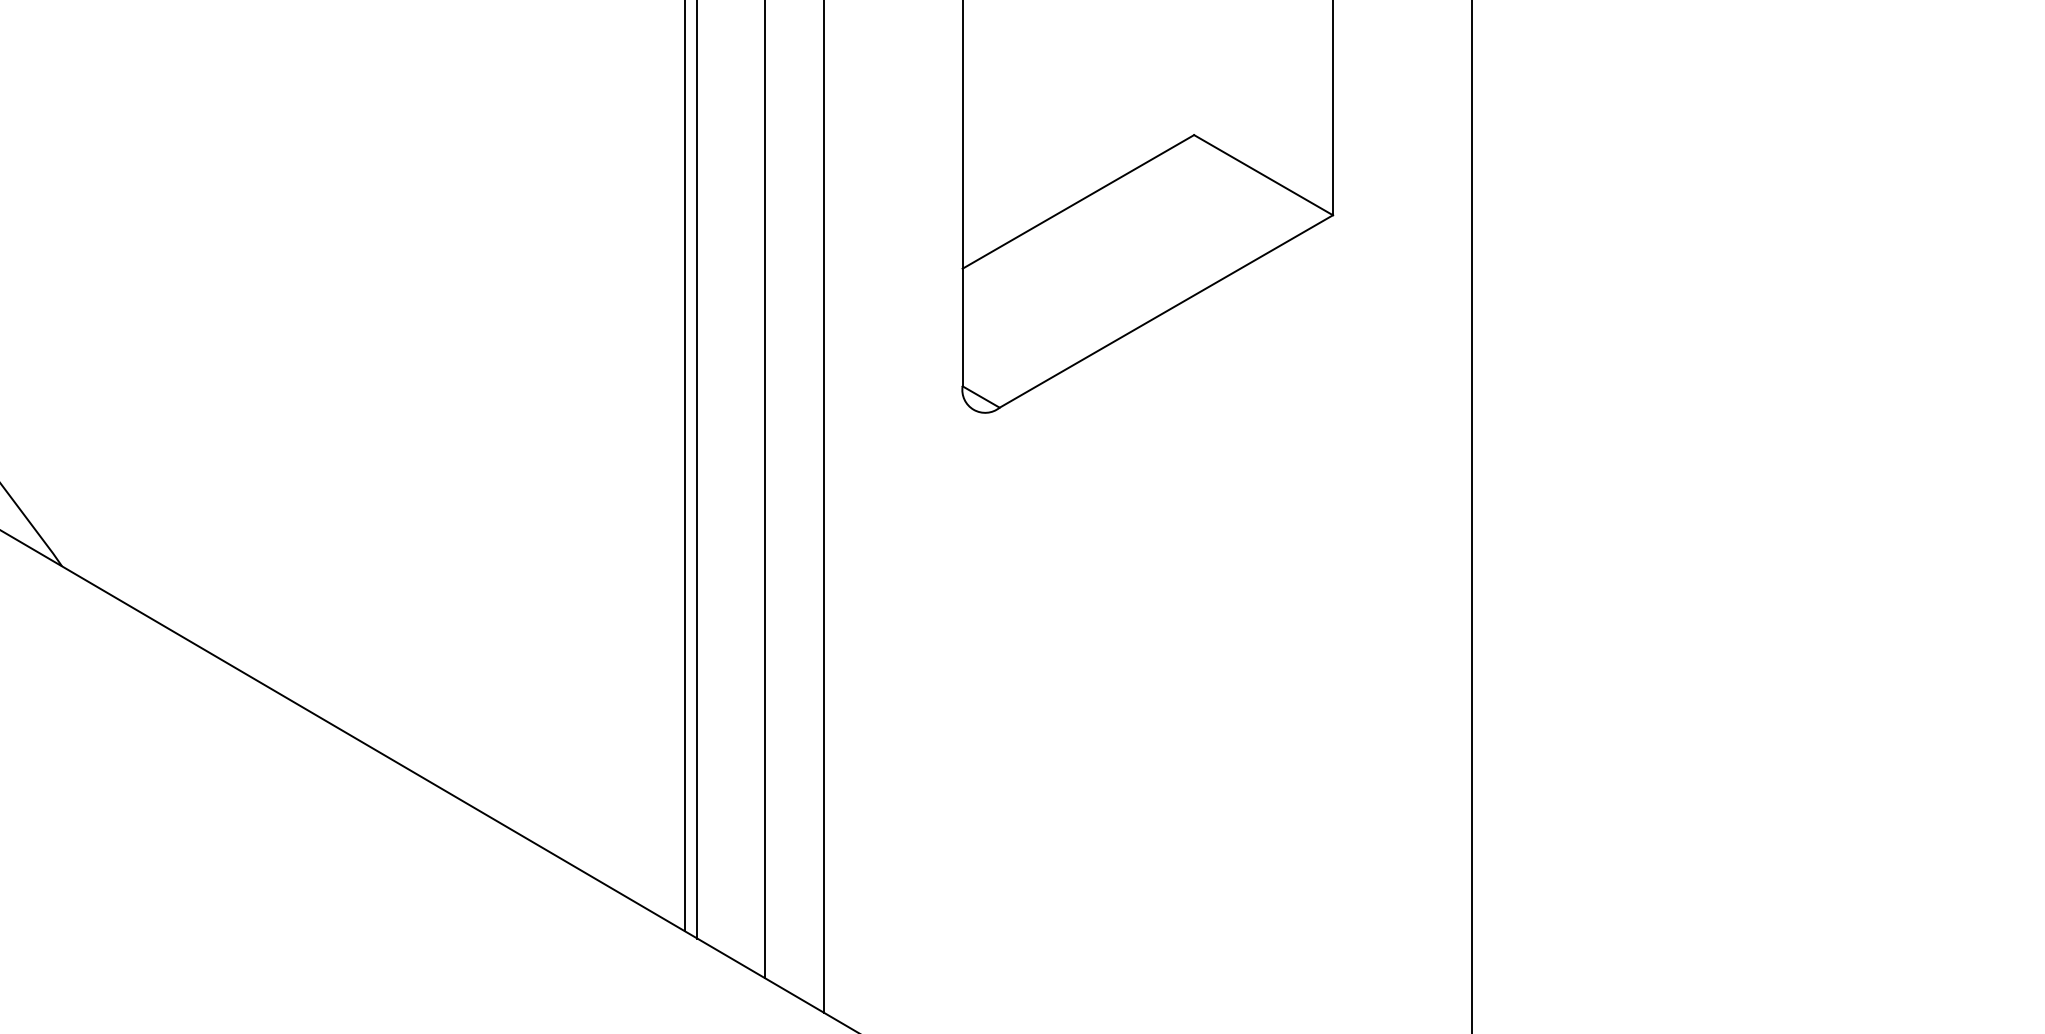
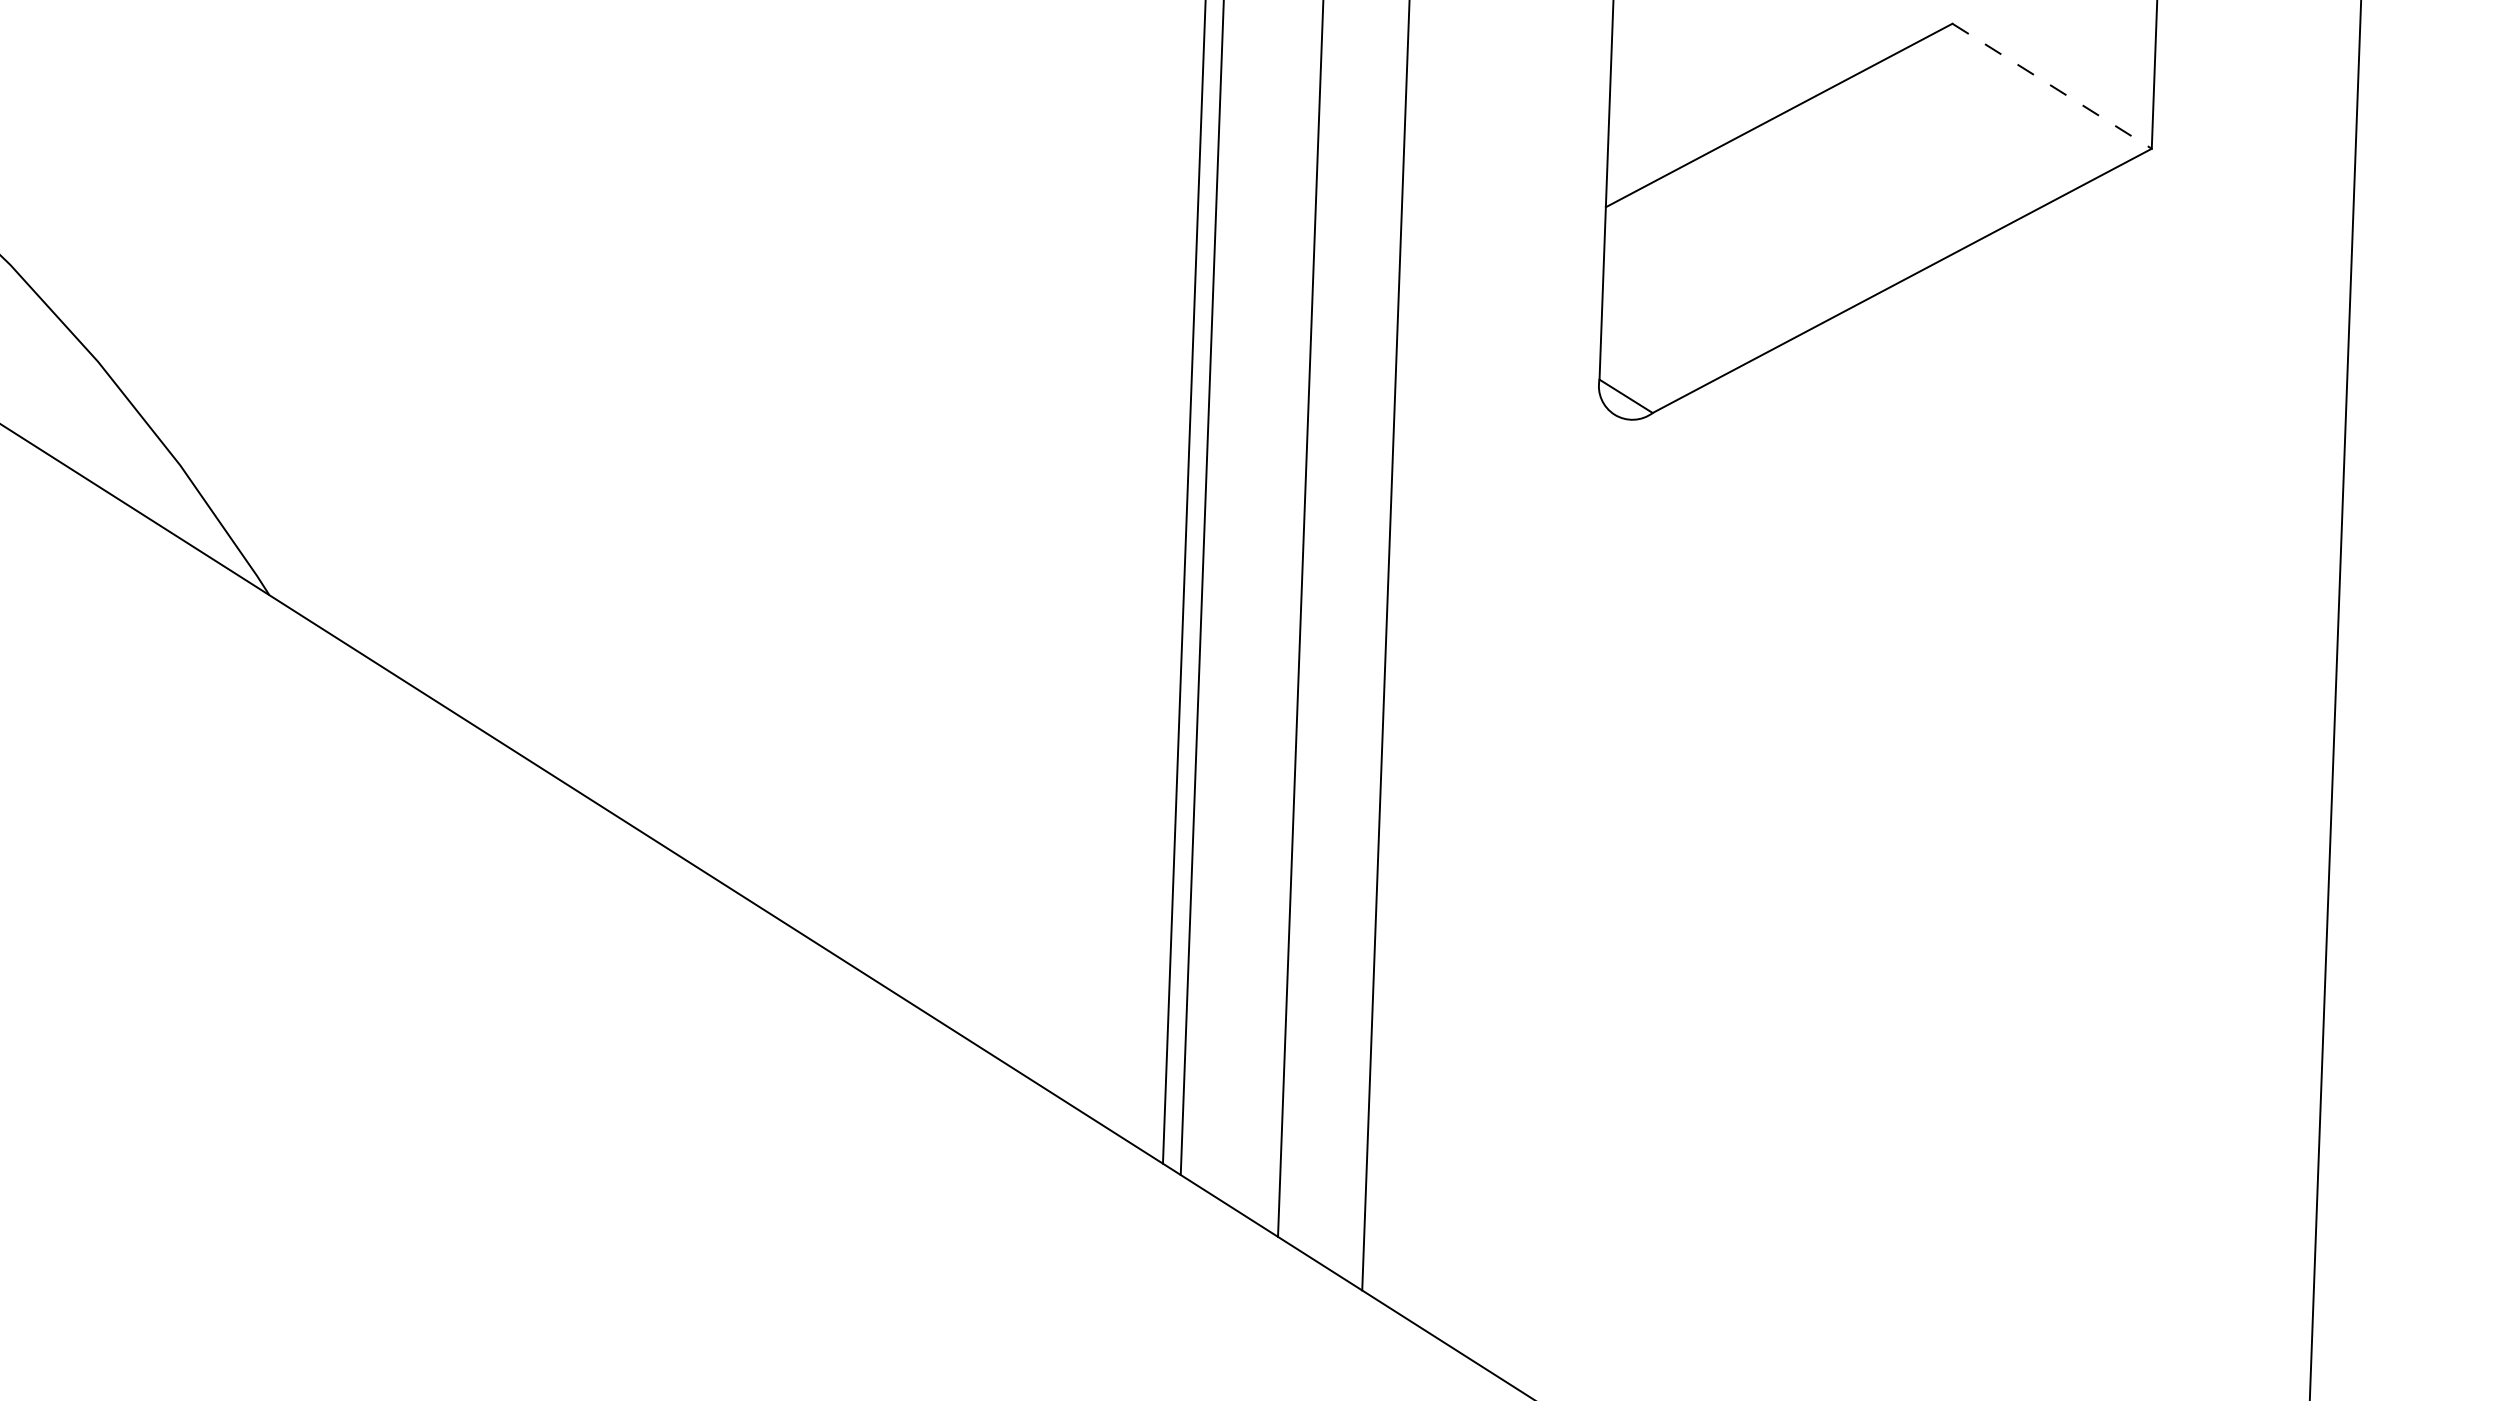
line: (1264, 175) -> (2053, 86), solid -> dashed

